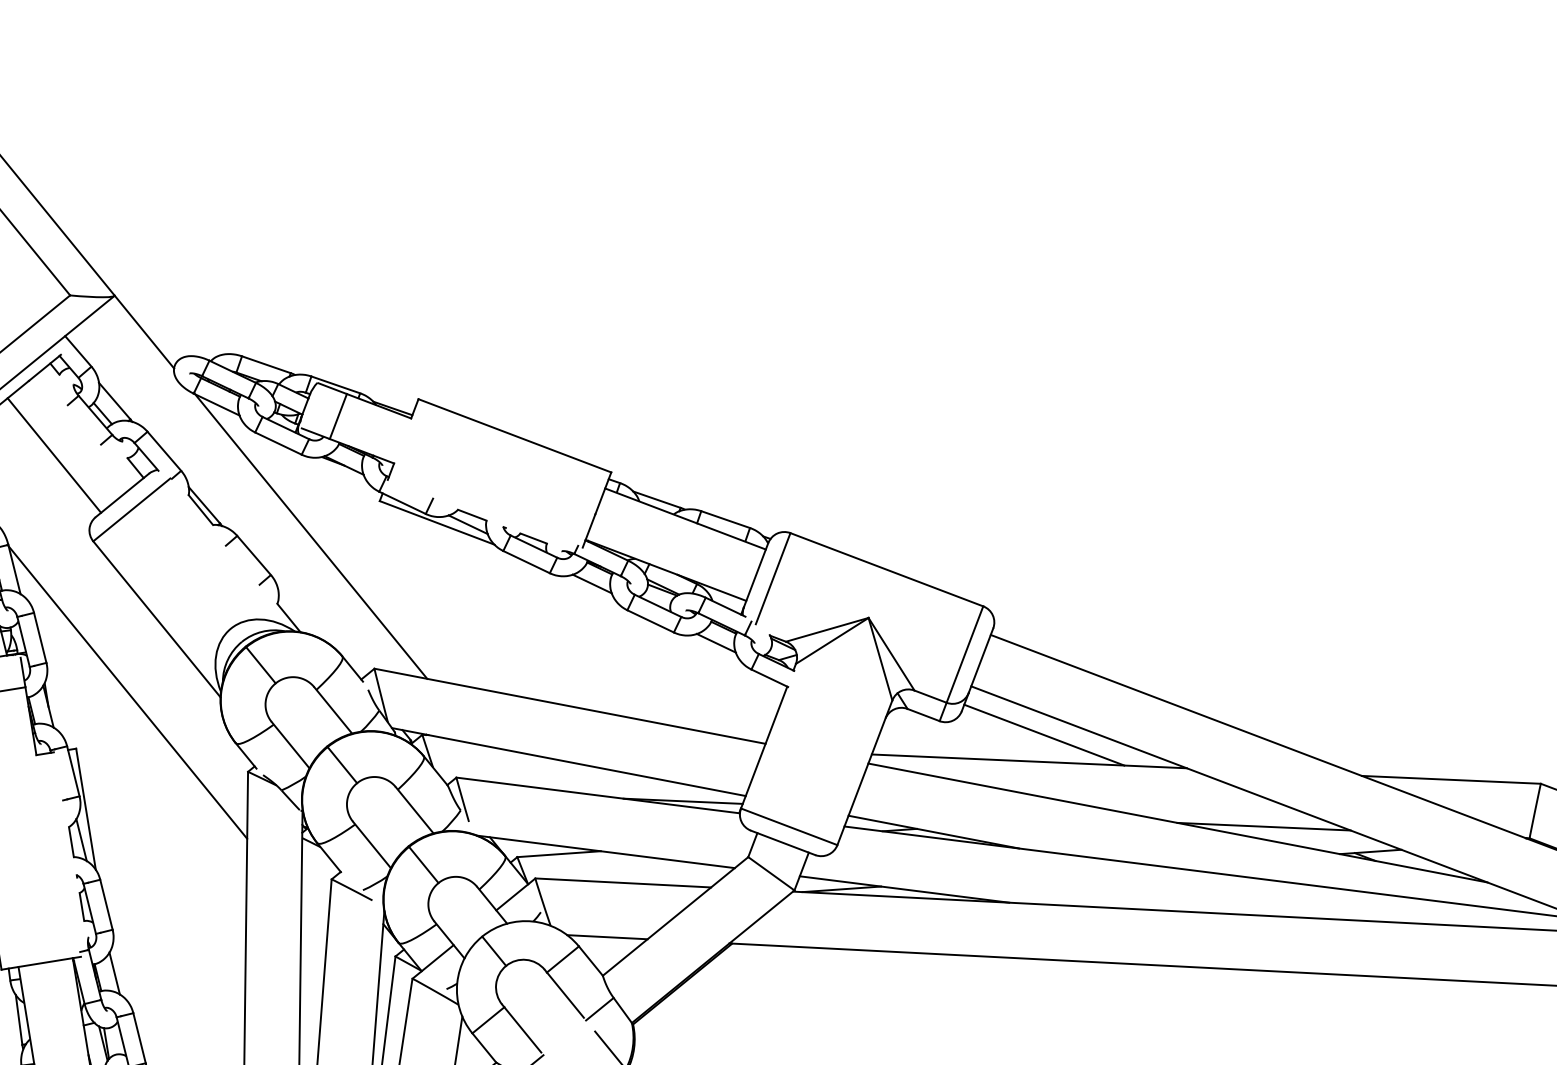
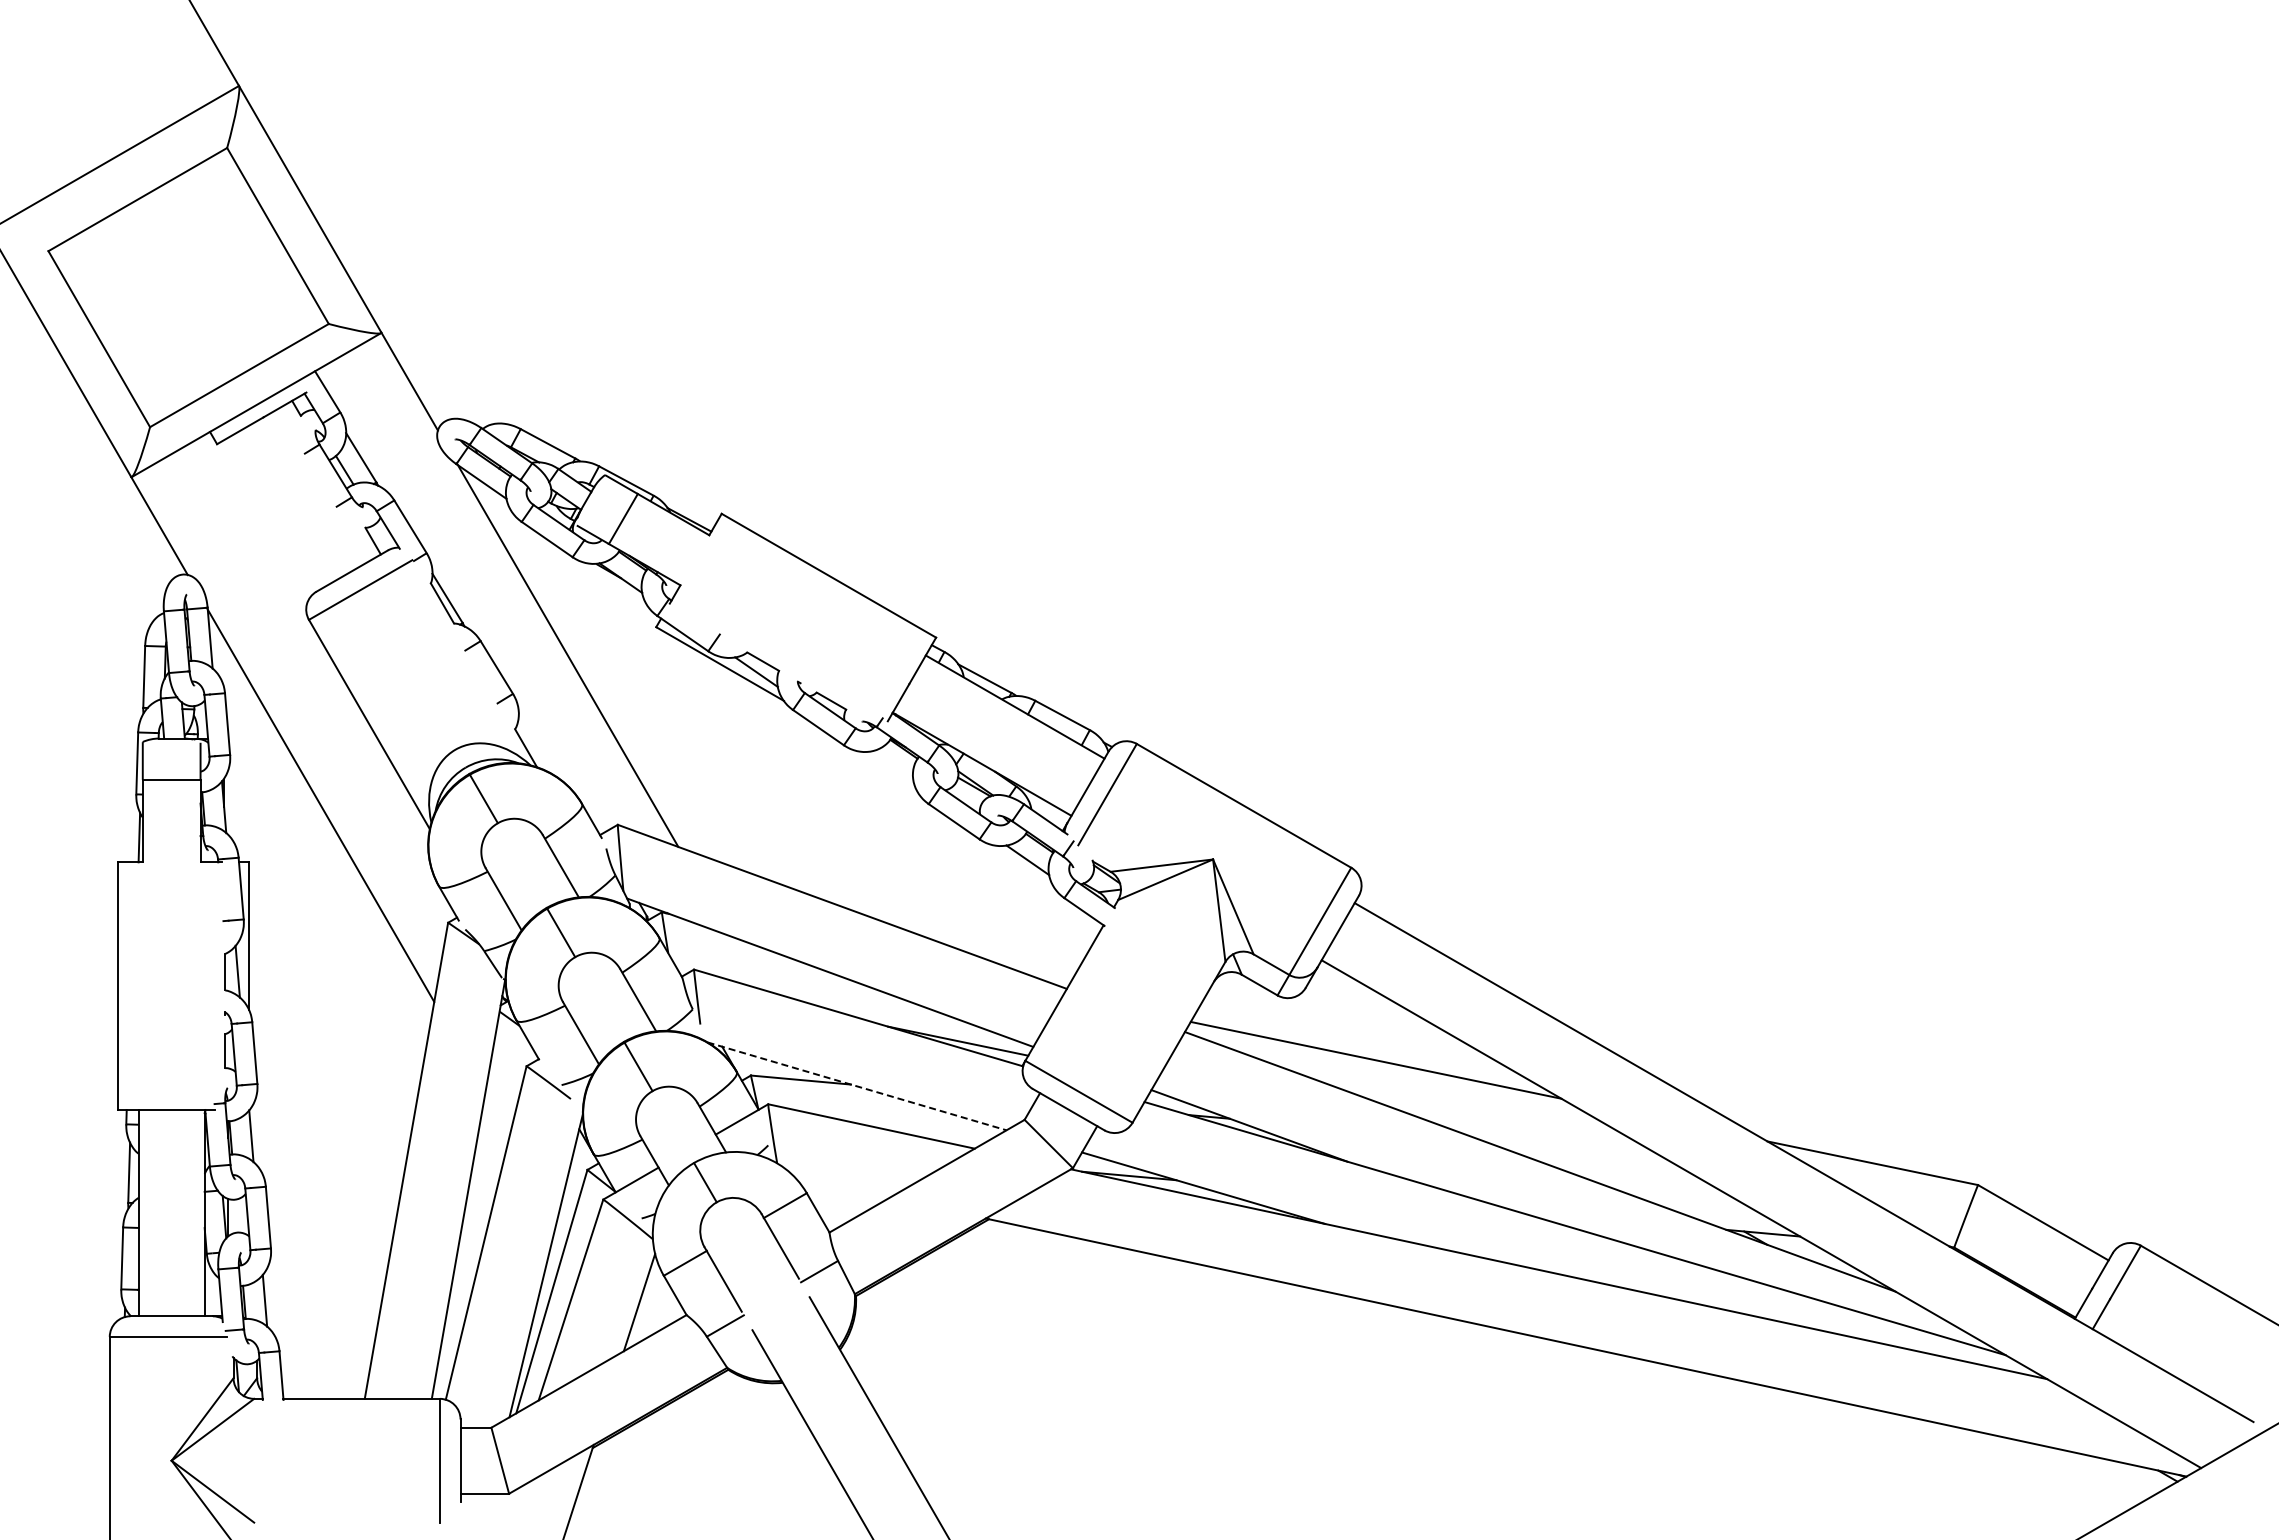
line: (53, 455) -> (278, 510), removed
line: (591, 584) -> (891, 766), removed
line: (1043, 734) -> (1398, 1031), removed
line: (1263, 826) -> (1641, 1182), removed
line: (606, 851) -> (857, 1086), solid -> dashed
line: (607, 936) -> (842, 1187), removed

